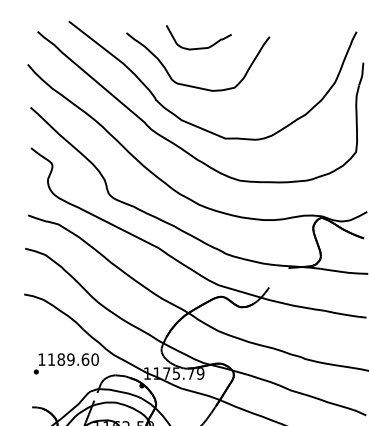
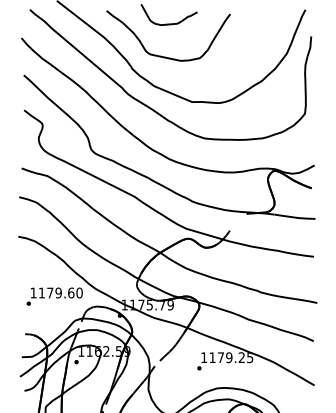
text: (61, 359) -> (50, 292), 1189.60 -> 1179.60

